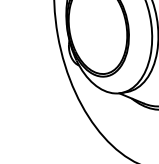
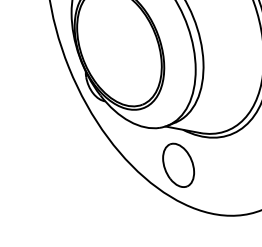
part: (122, 123) -> (178, 164), added

